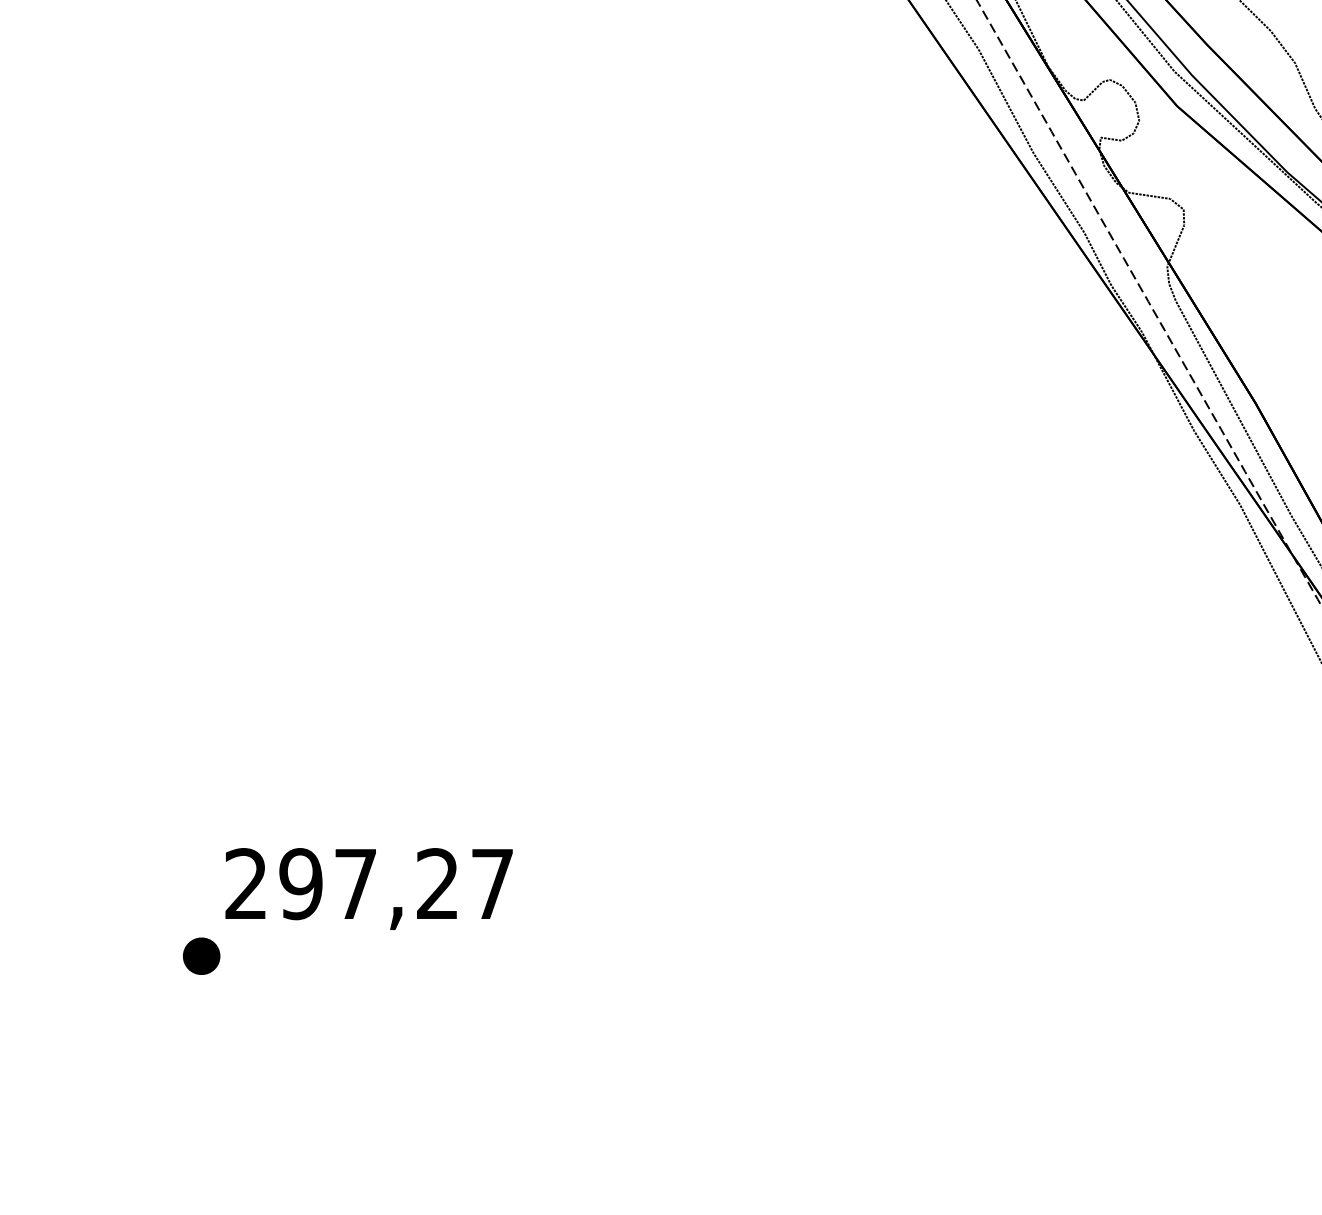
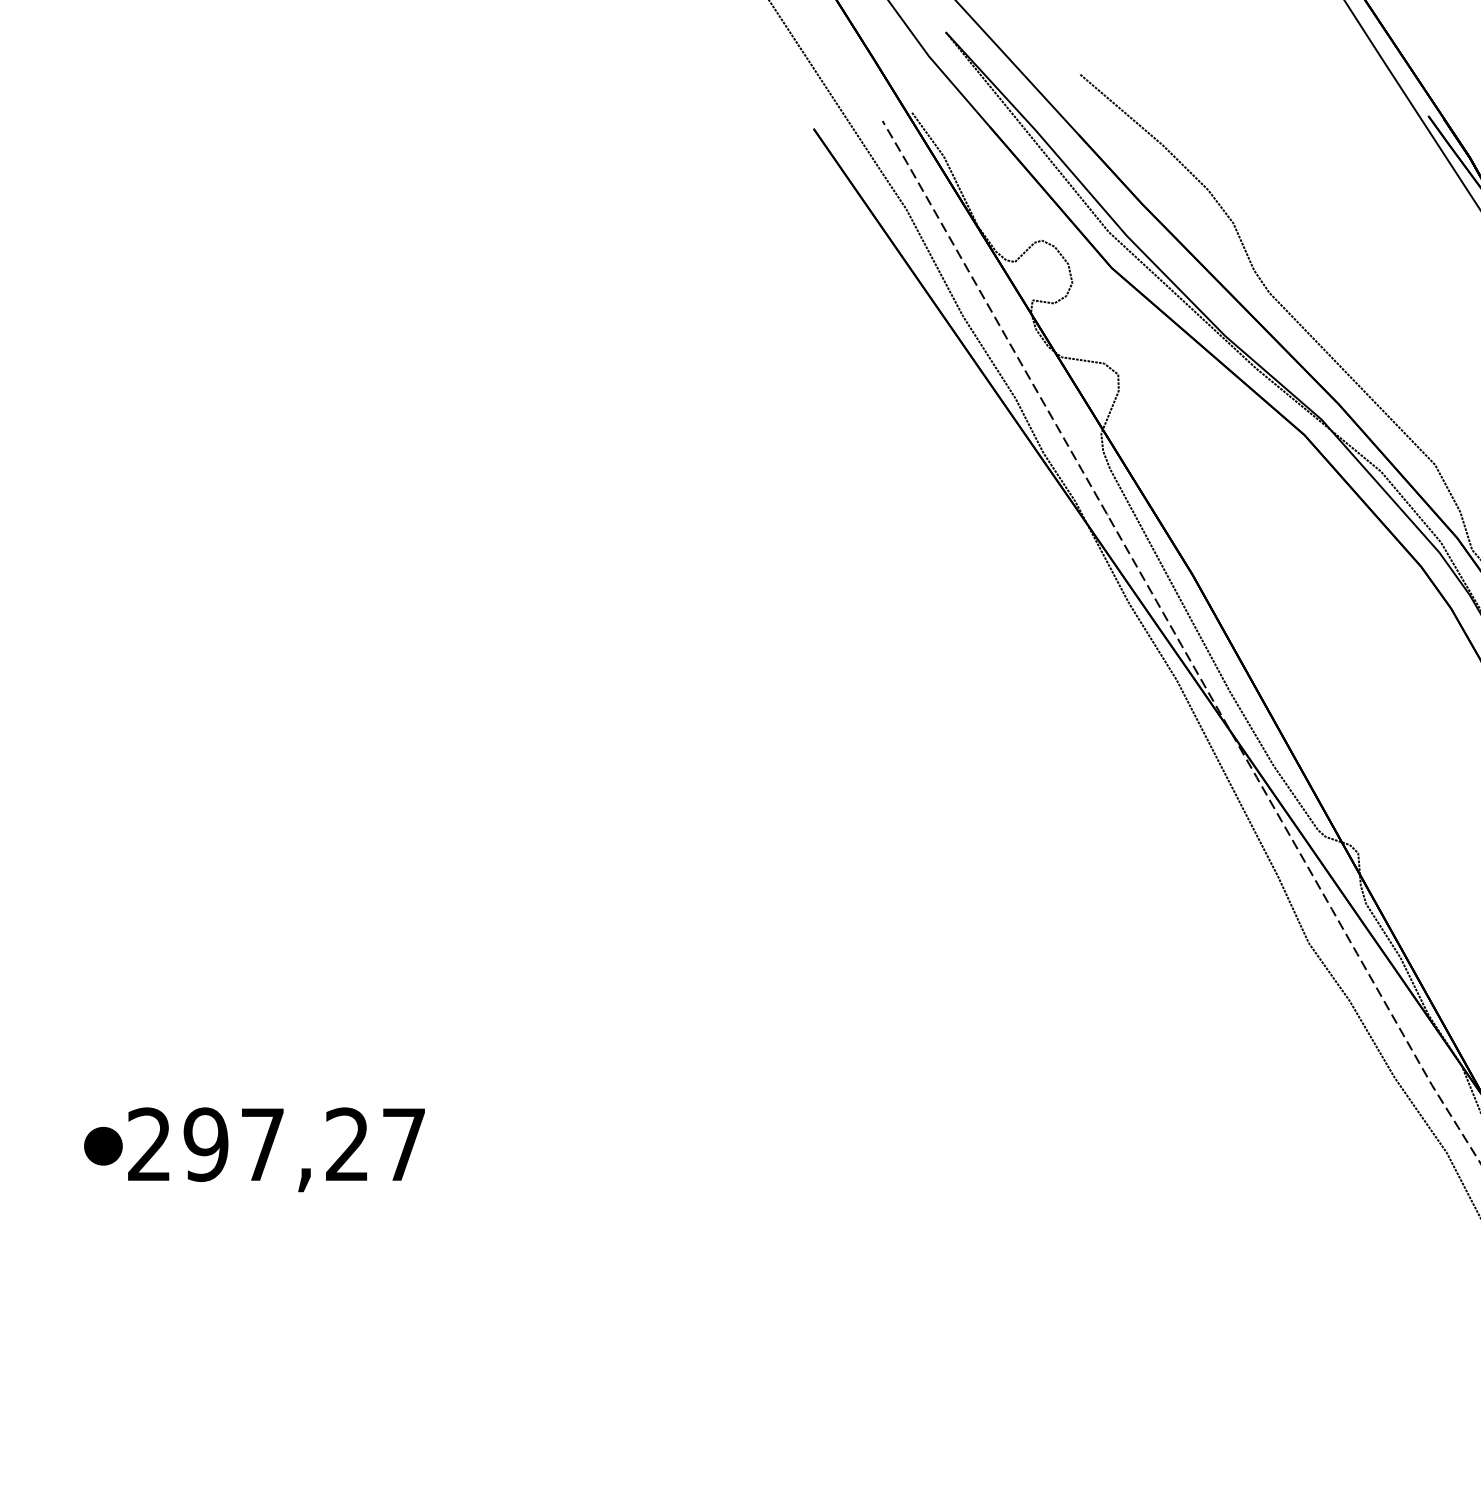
text: (369, 888) -> (276, 1149), moved

